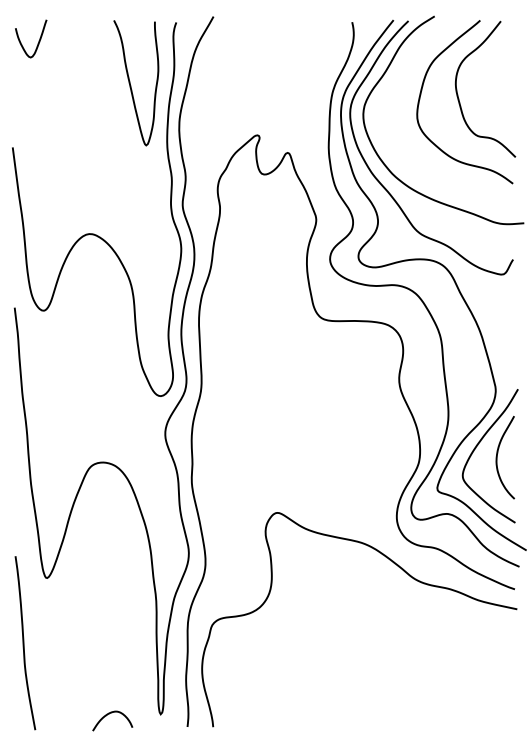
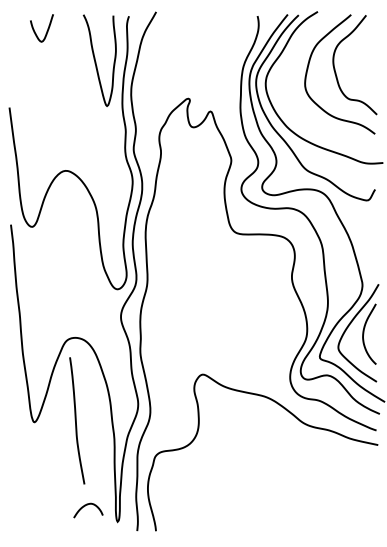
curve: (38, 40) -> (47, 29), moved
curve: (24, 643) -> (76, 421), moved
curve: (109, 714) -> (86, 505), moved

